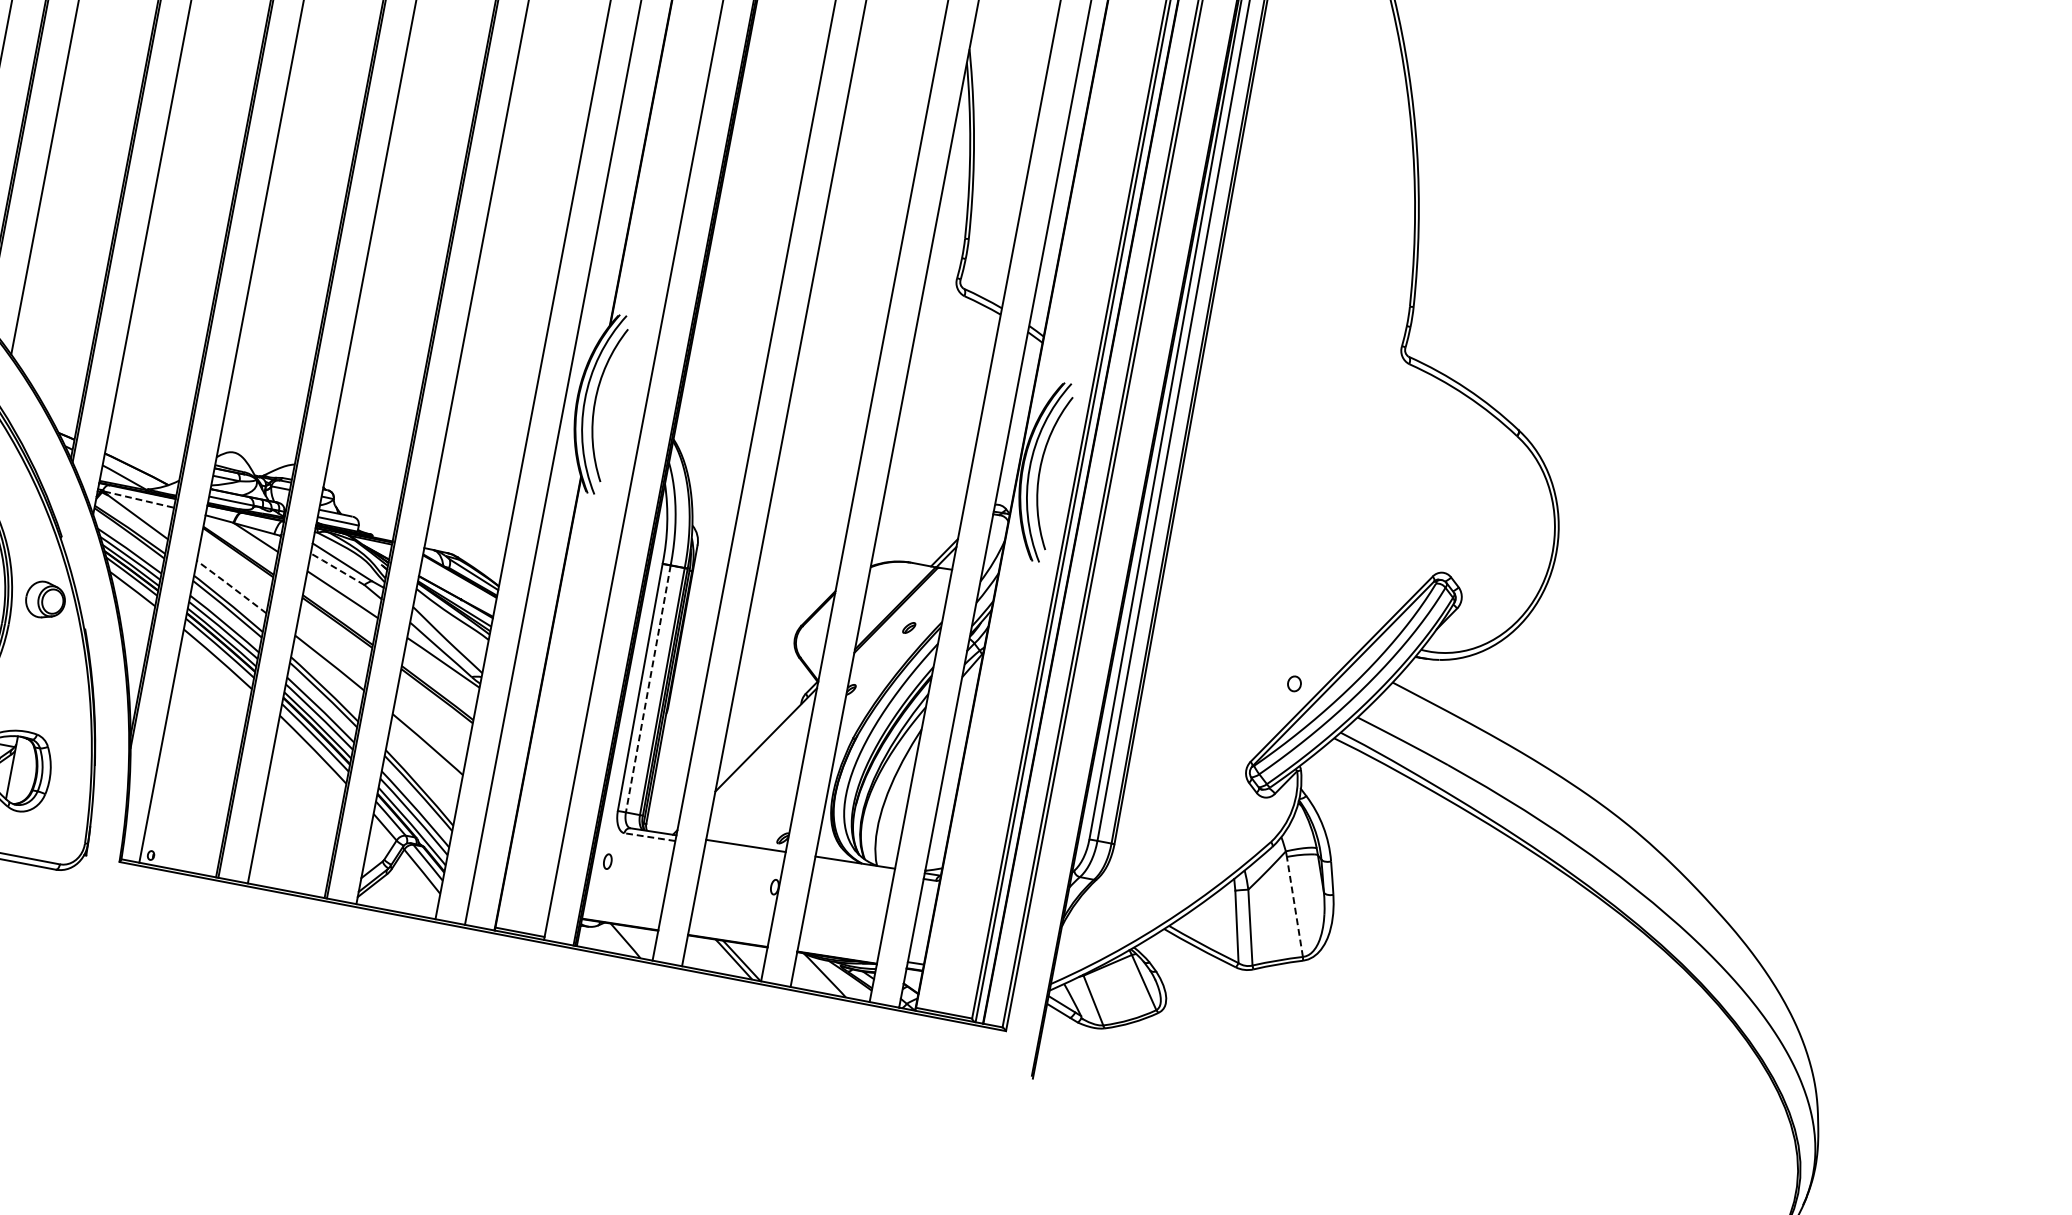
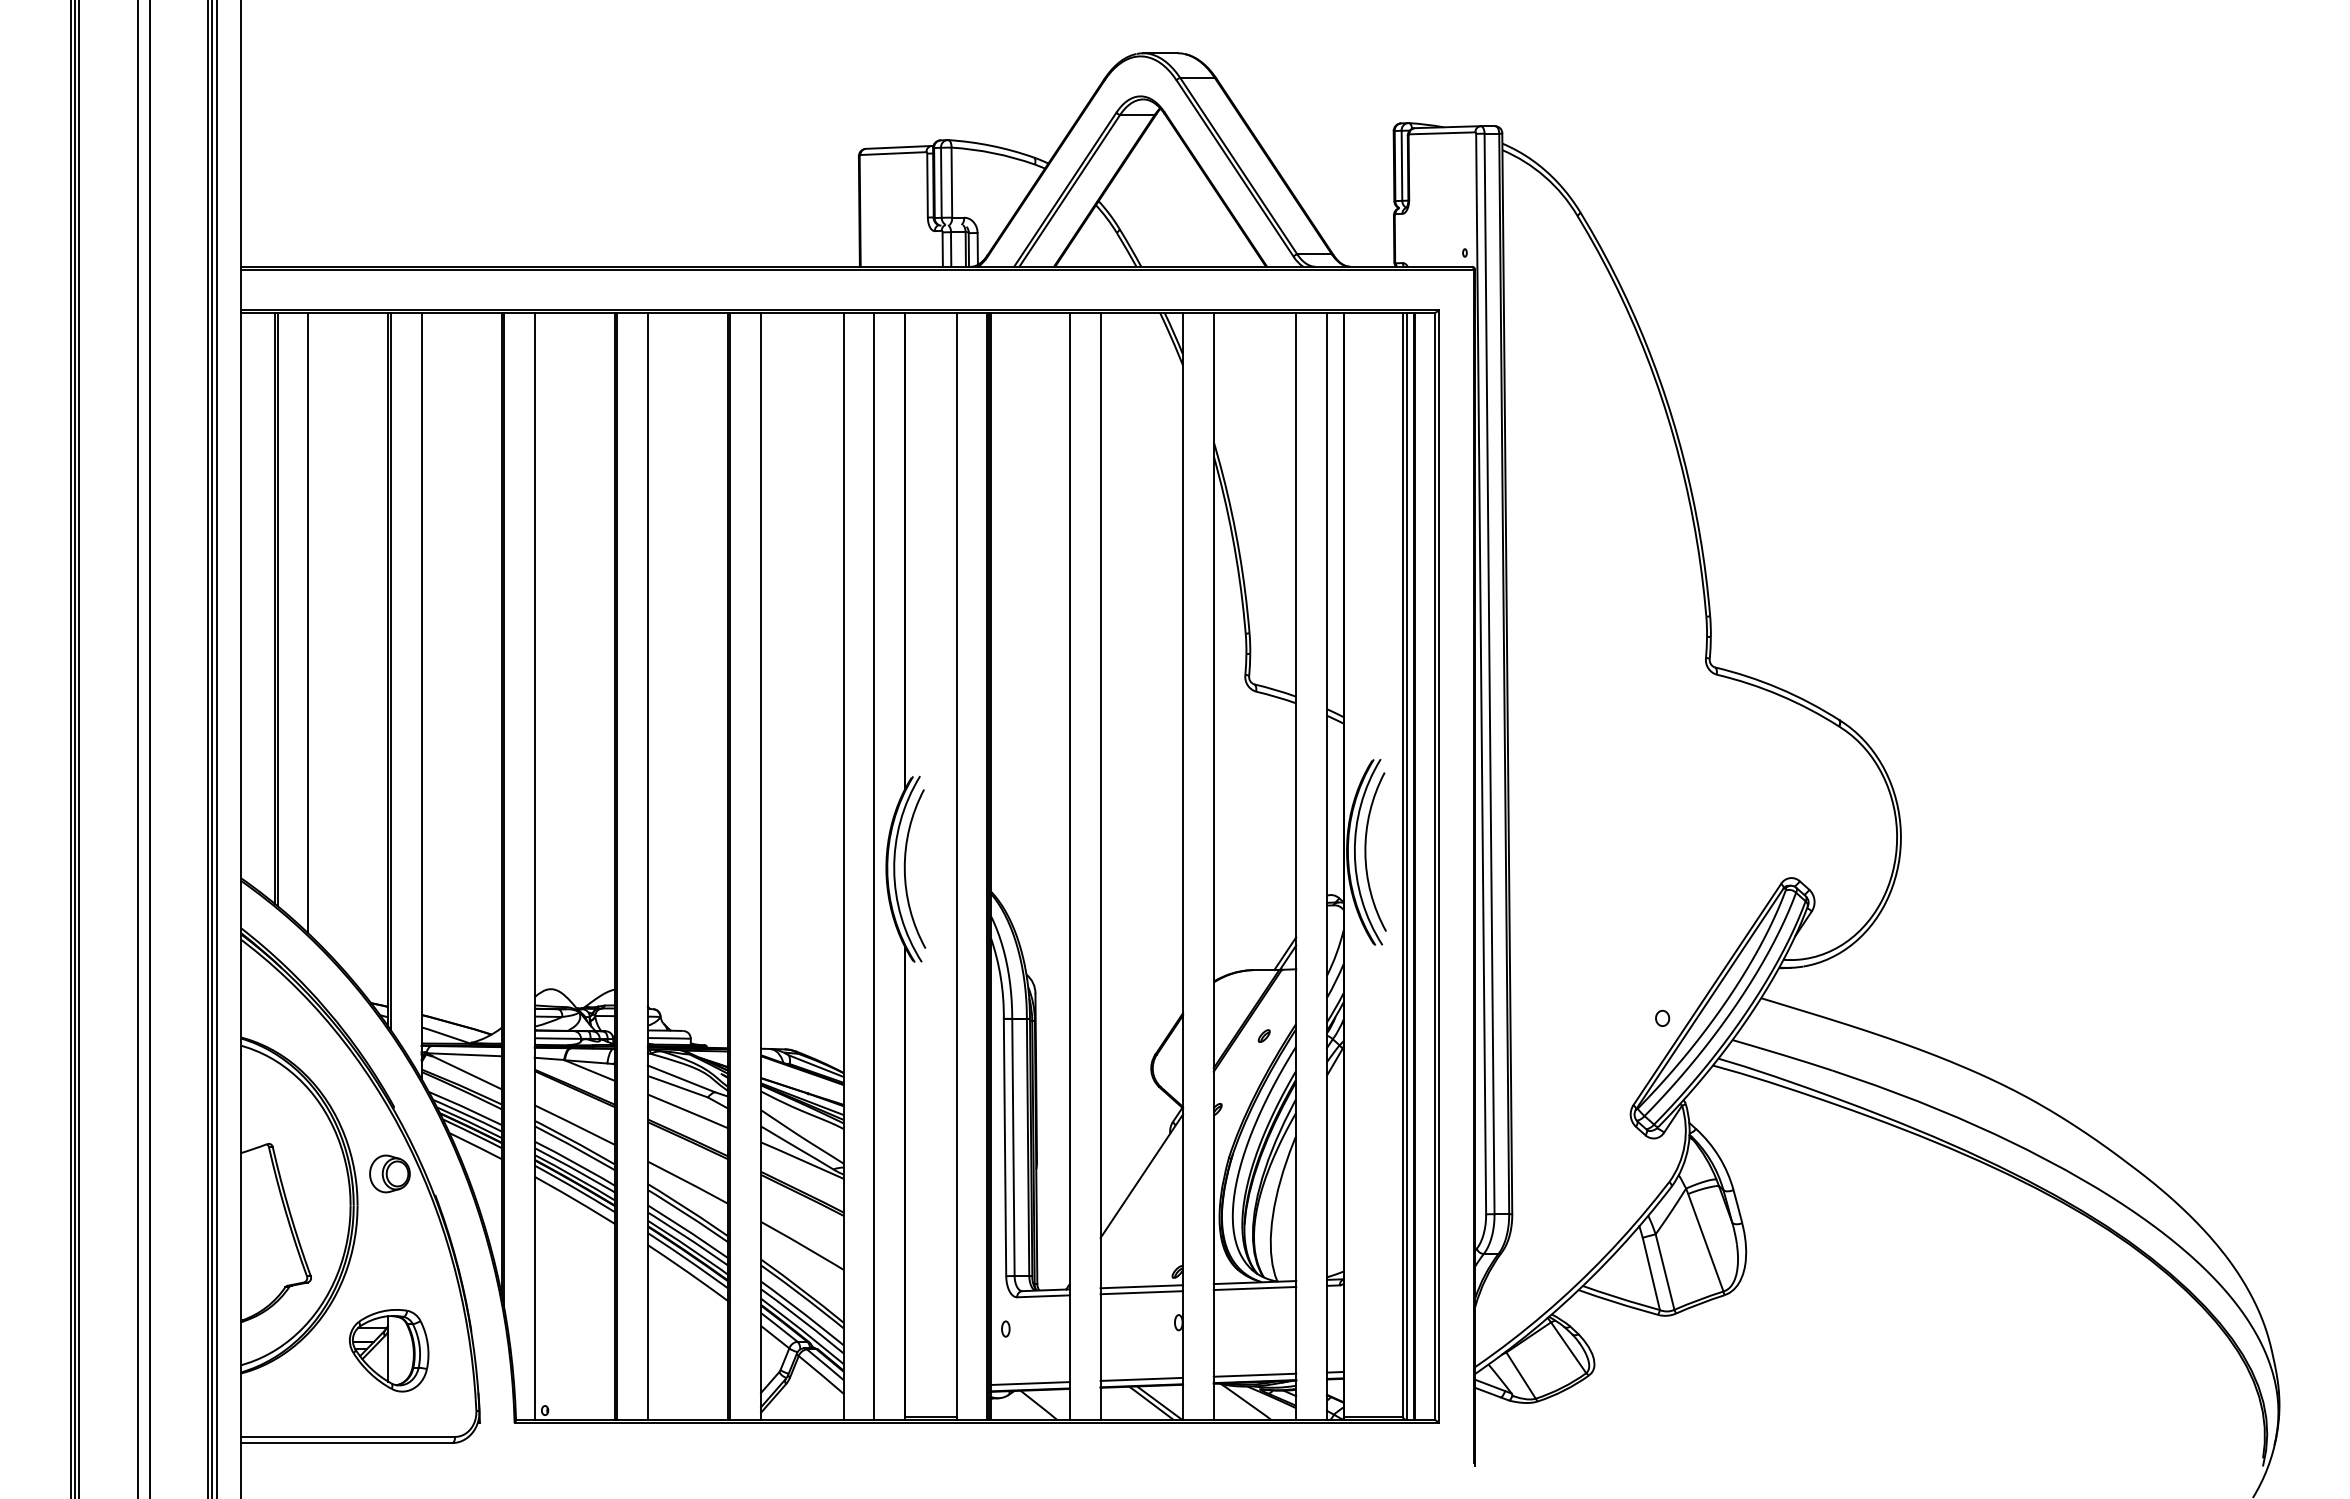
line: (138, 499) -> (464, 1054), dashed -> solid
line: (337, 568) -> (677, 1086), dashed -> solid
line: (230, 586) -> (573, 1124), dashed -> solid
line: (648, 688) -> (1013, 1147), dashed -> solid
line: (649, 837) -> (1043, 1296), dashed -> solid
line: (744, 851) -> (1141, 1292), added
line: (853, 868) -> (1254, 1288), added
line: (1294, 906) -> (1705, 1242), dashed -> solid
line: (620, 918) -> (1029, 1383), added
line: (728, 933) -> (1141, 1378), added
line: (837, 950) -> (1254, 1374), added

